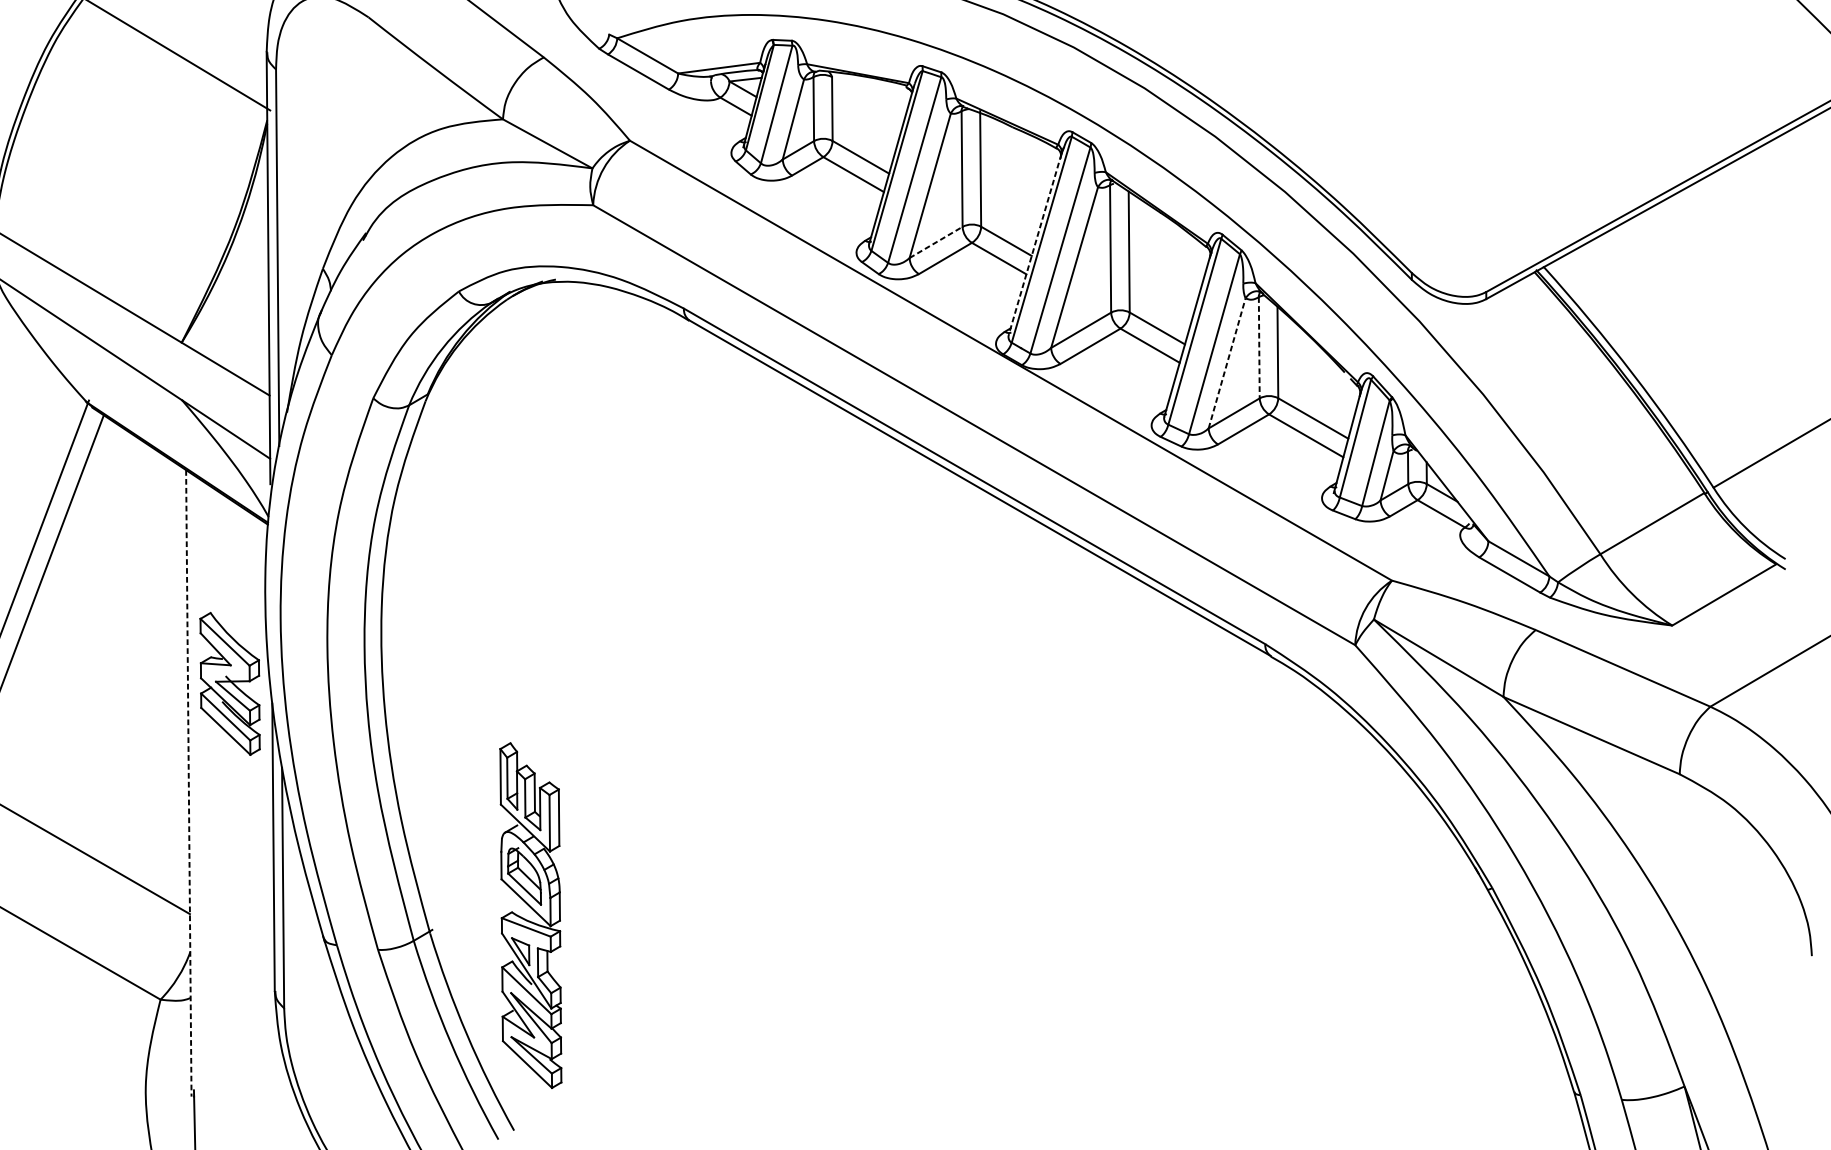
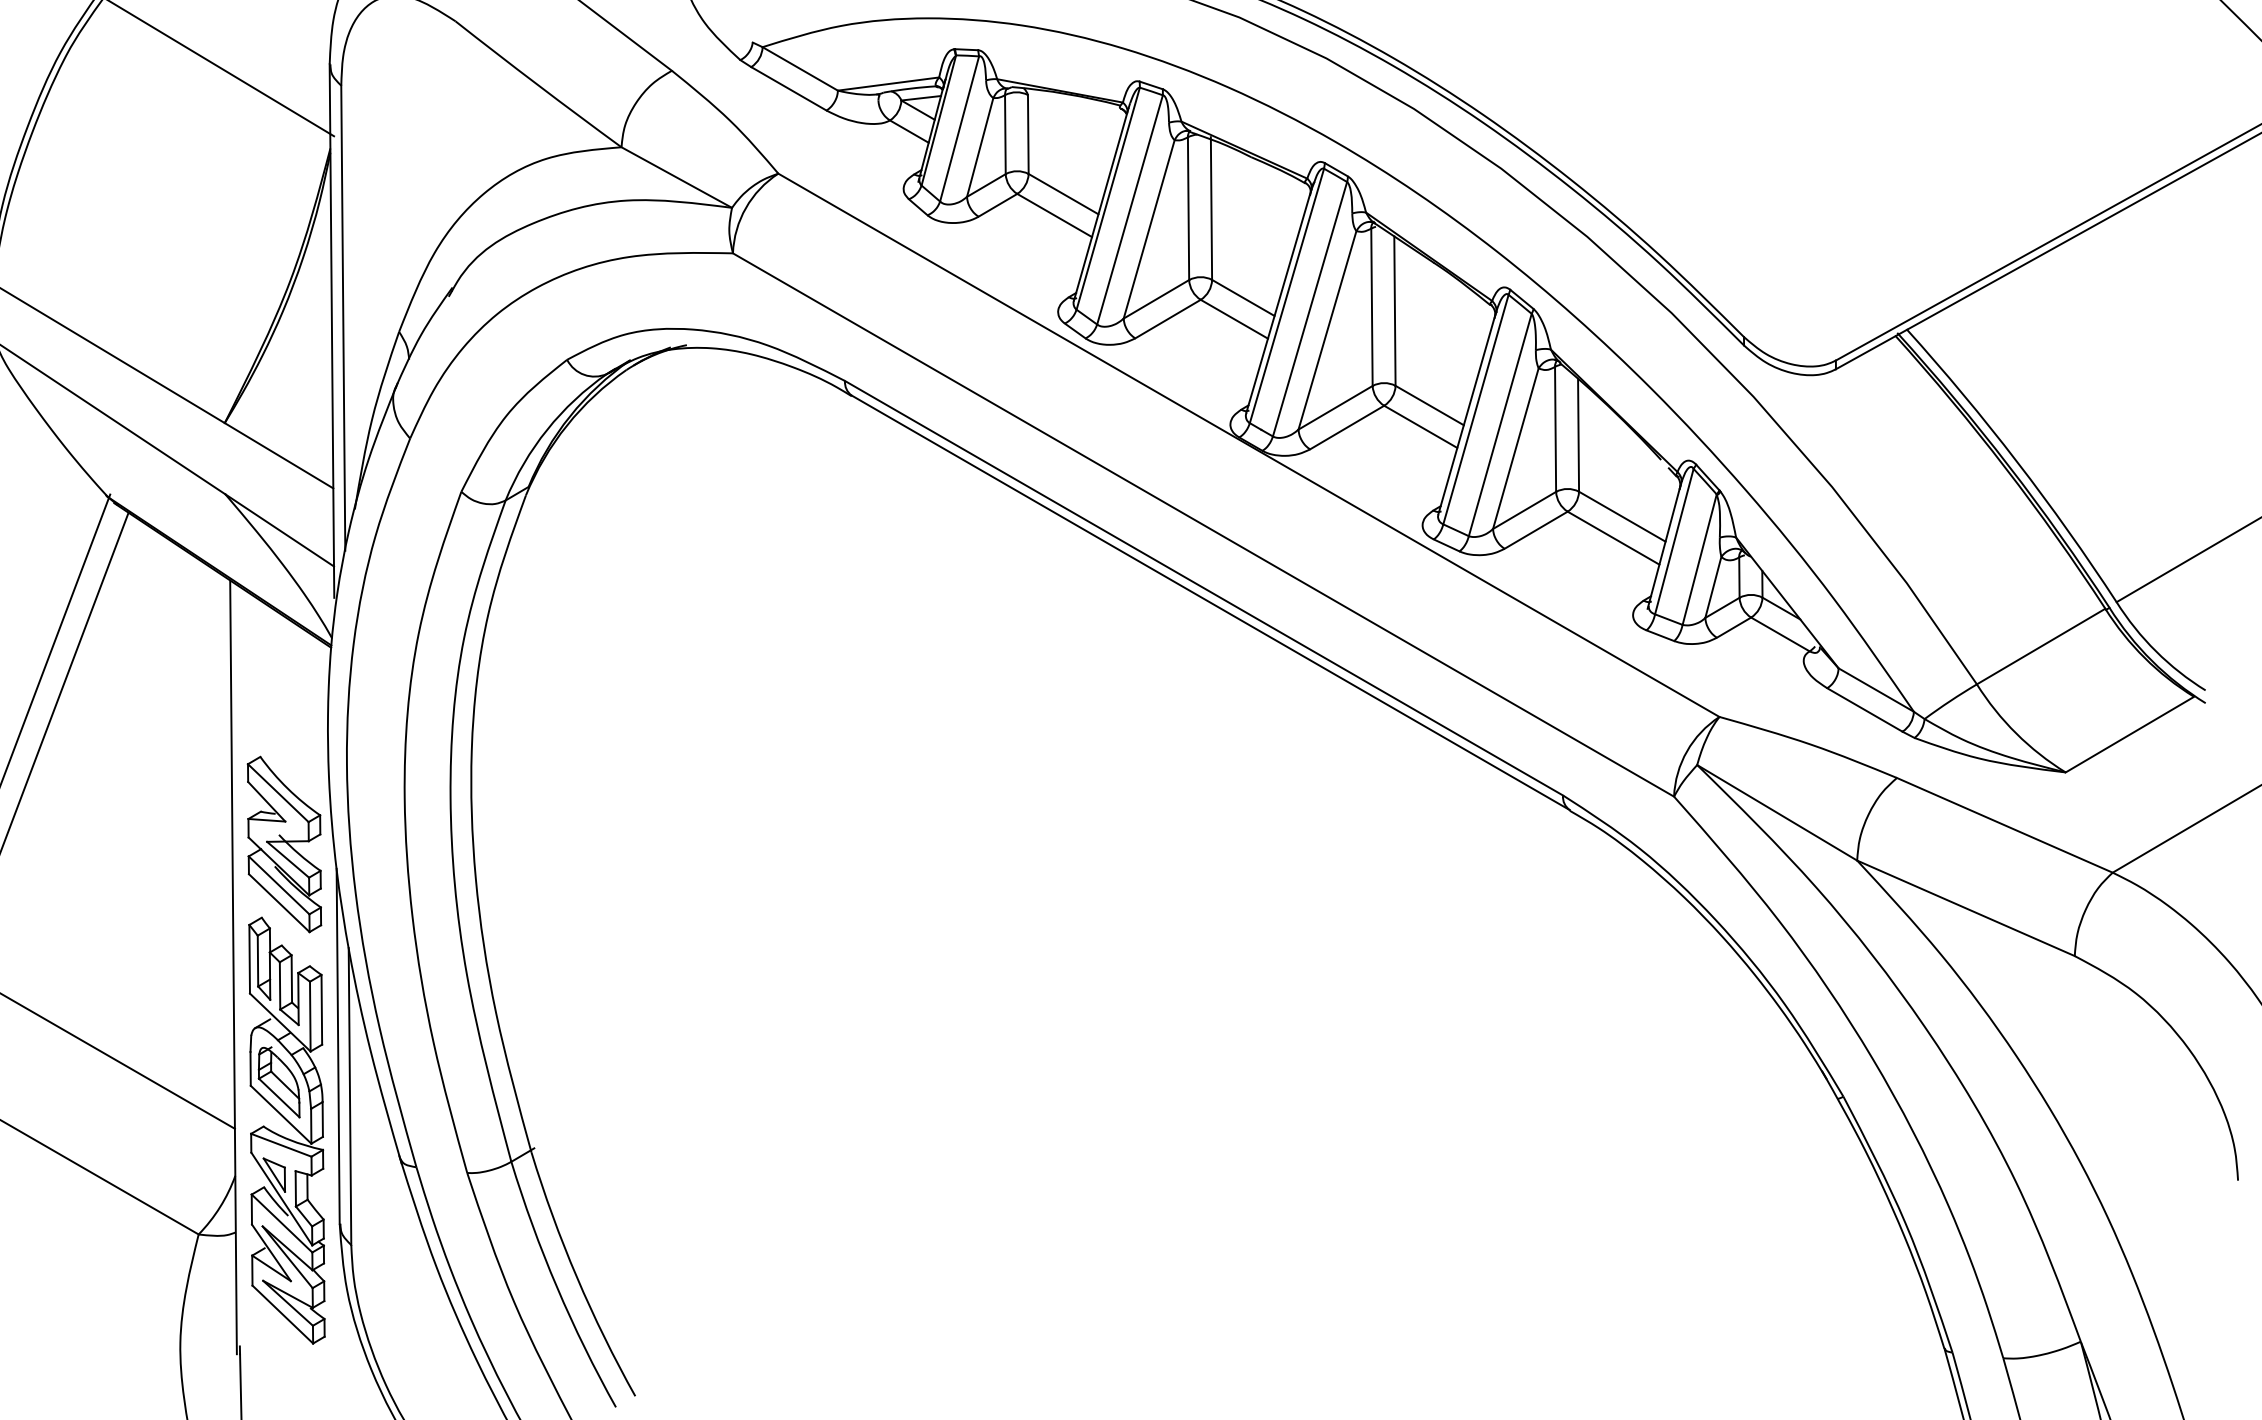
line: (936, 242) -> (1156, 299), dashed -> solid
line: (1034, 244) -> (1278, 301), dashed -> solid
line: (1259, 347) -> (1555, 429), dashed -> solid
line: (1226, 363) -> (1515, 448), dashed -> solid
line: (188, 783) -> (233, 967), dashed -> solid
part: (528, 920) -> (284, 1136), moved

